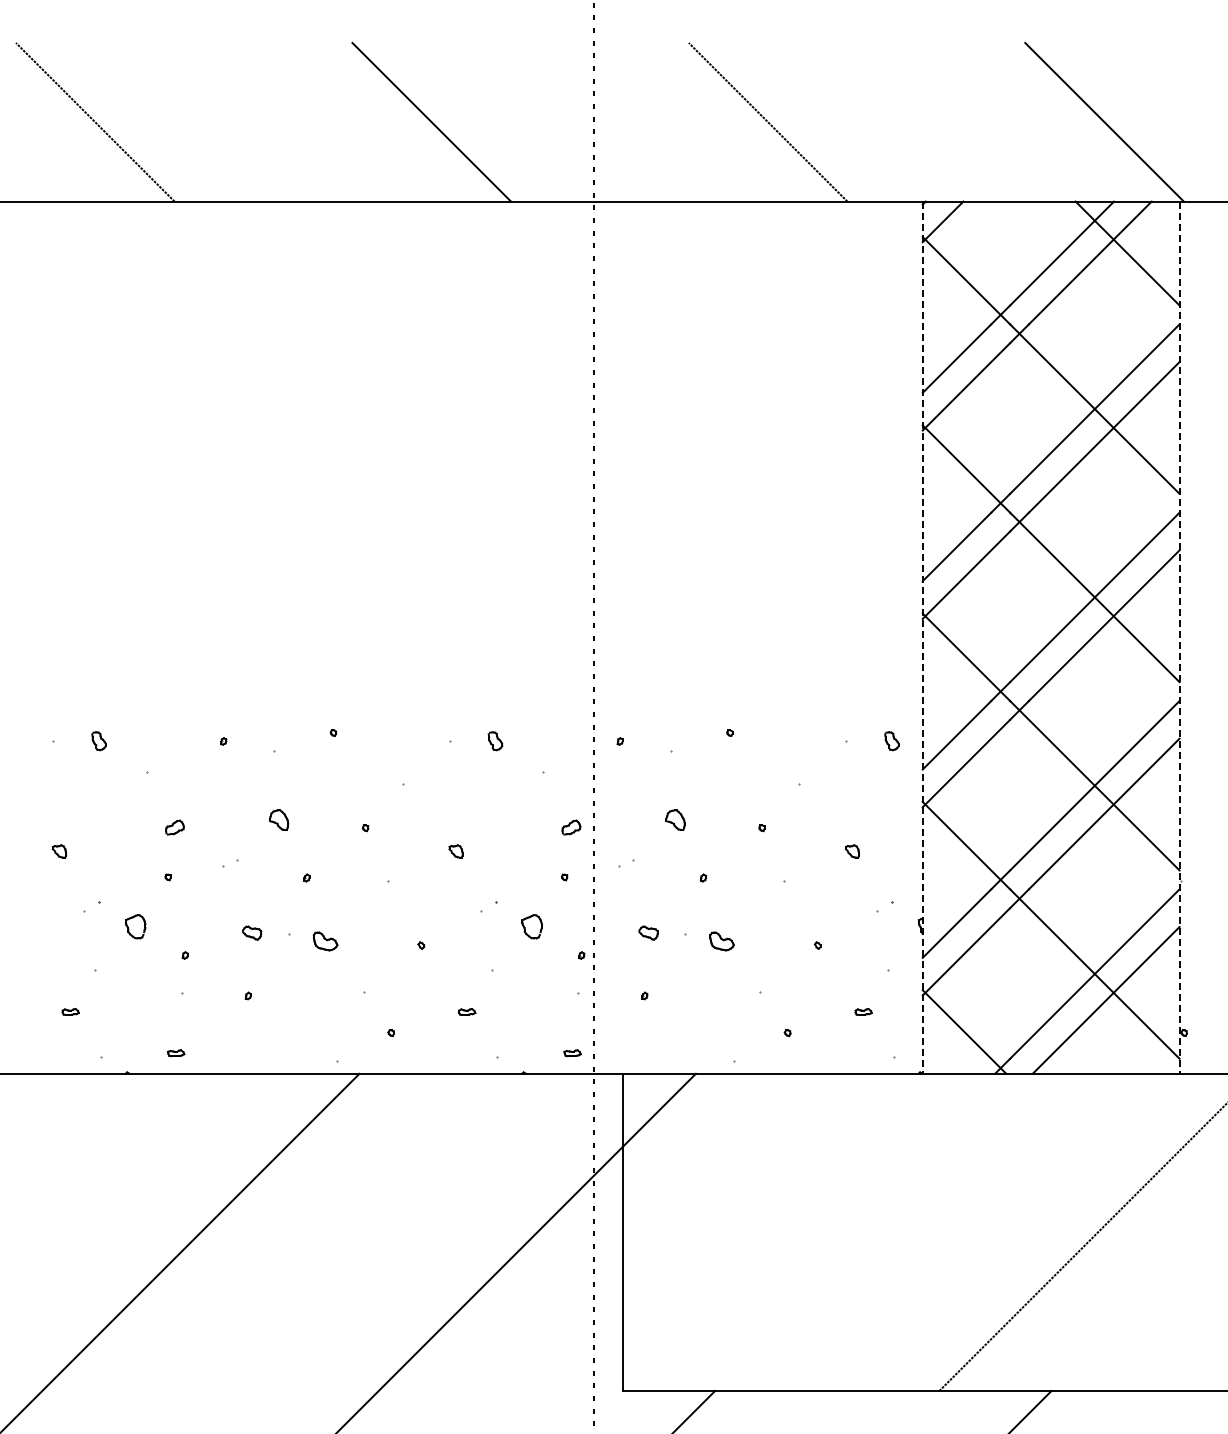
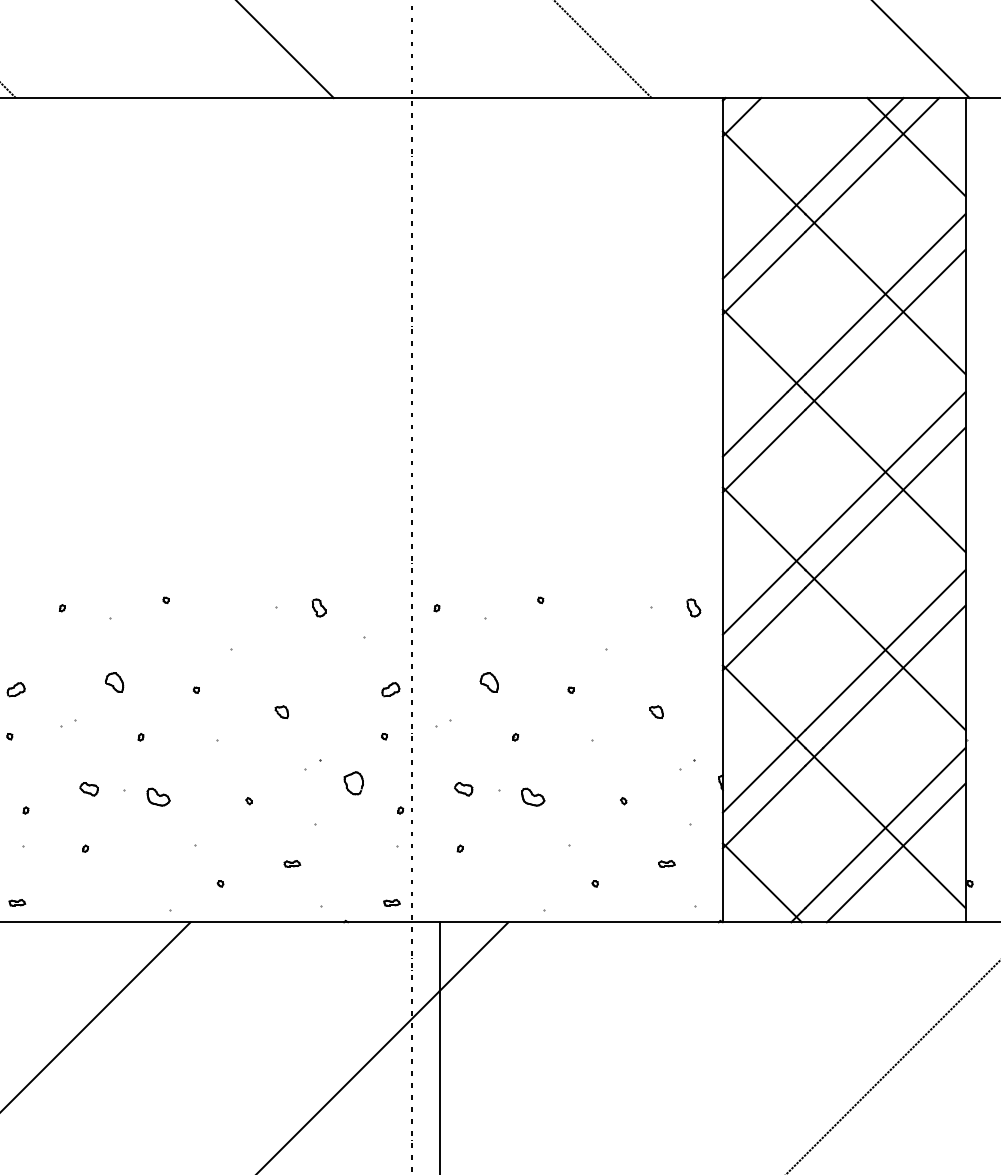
line: (922, 638) -> (722, 510), dashed -> solid
line: (1179, 638) -> (965, 510), dashed -> solid

